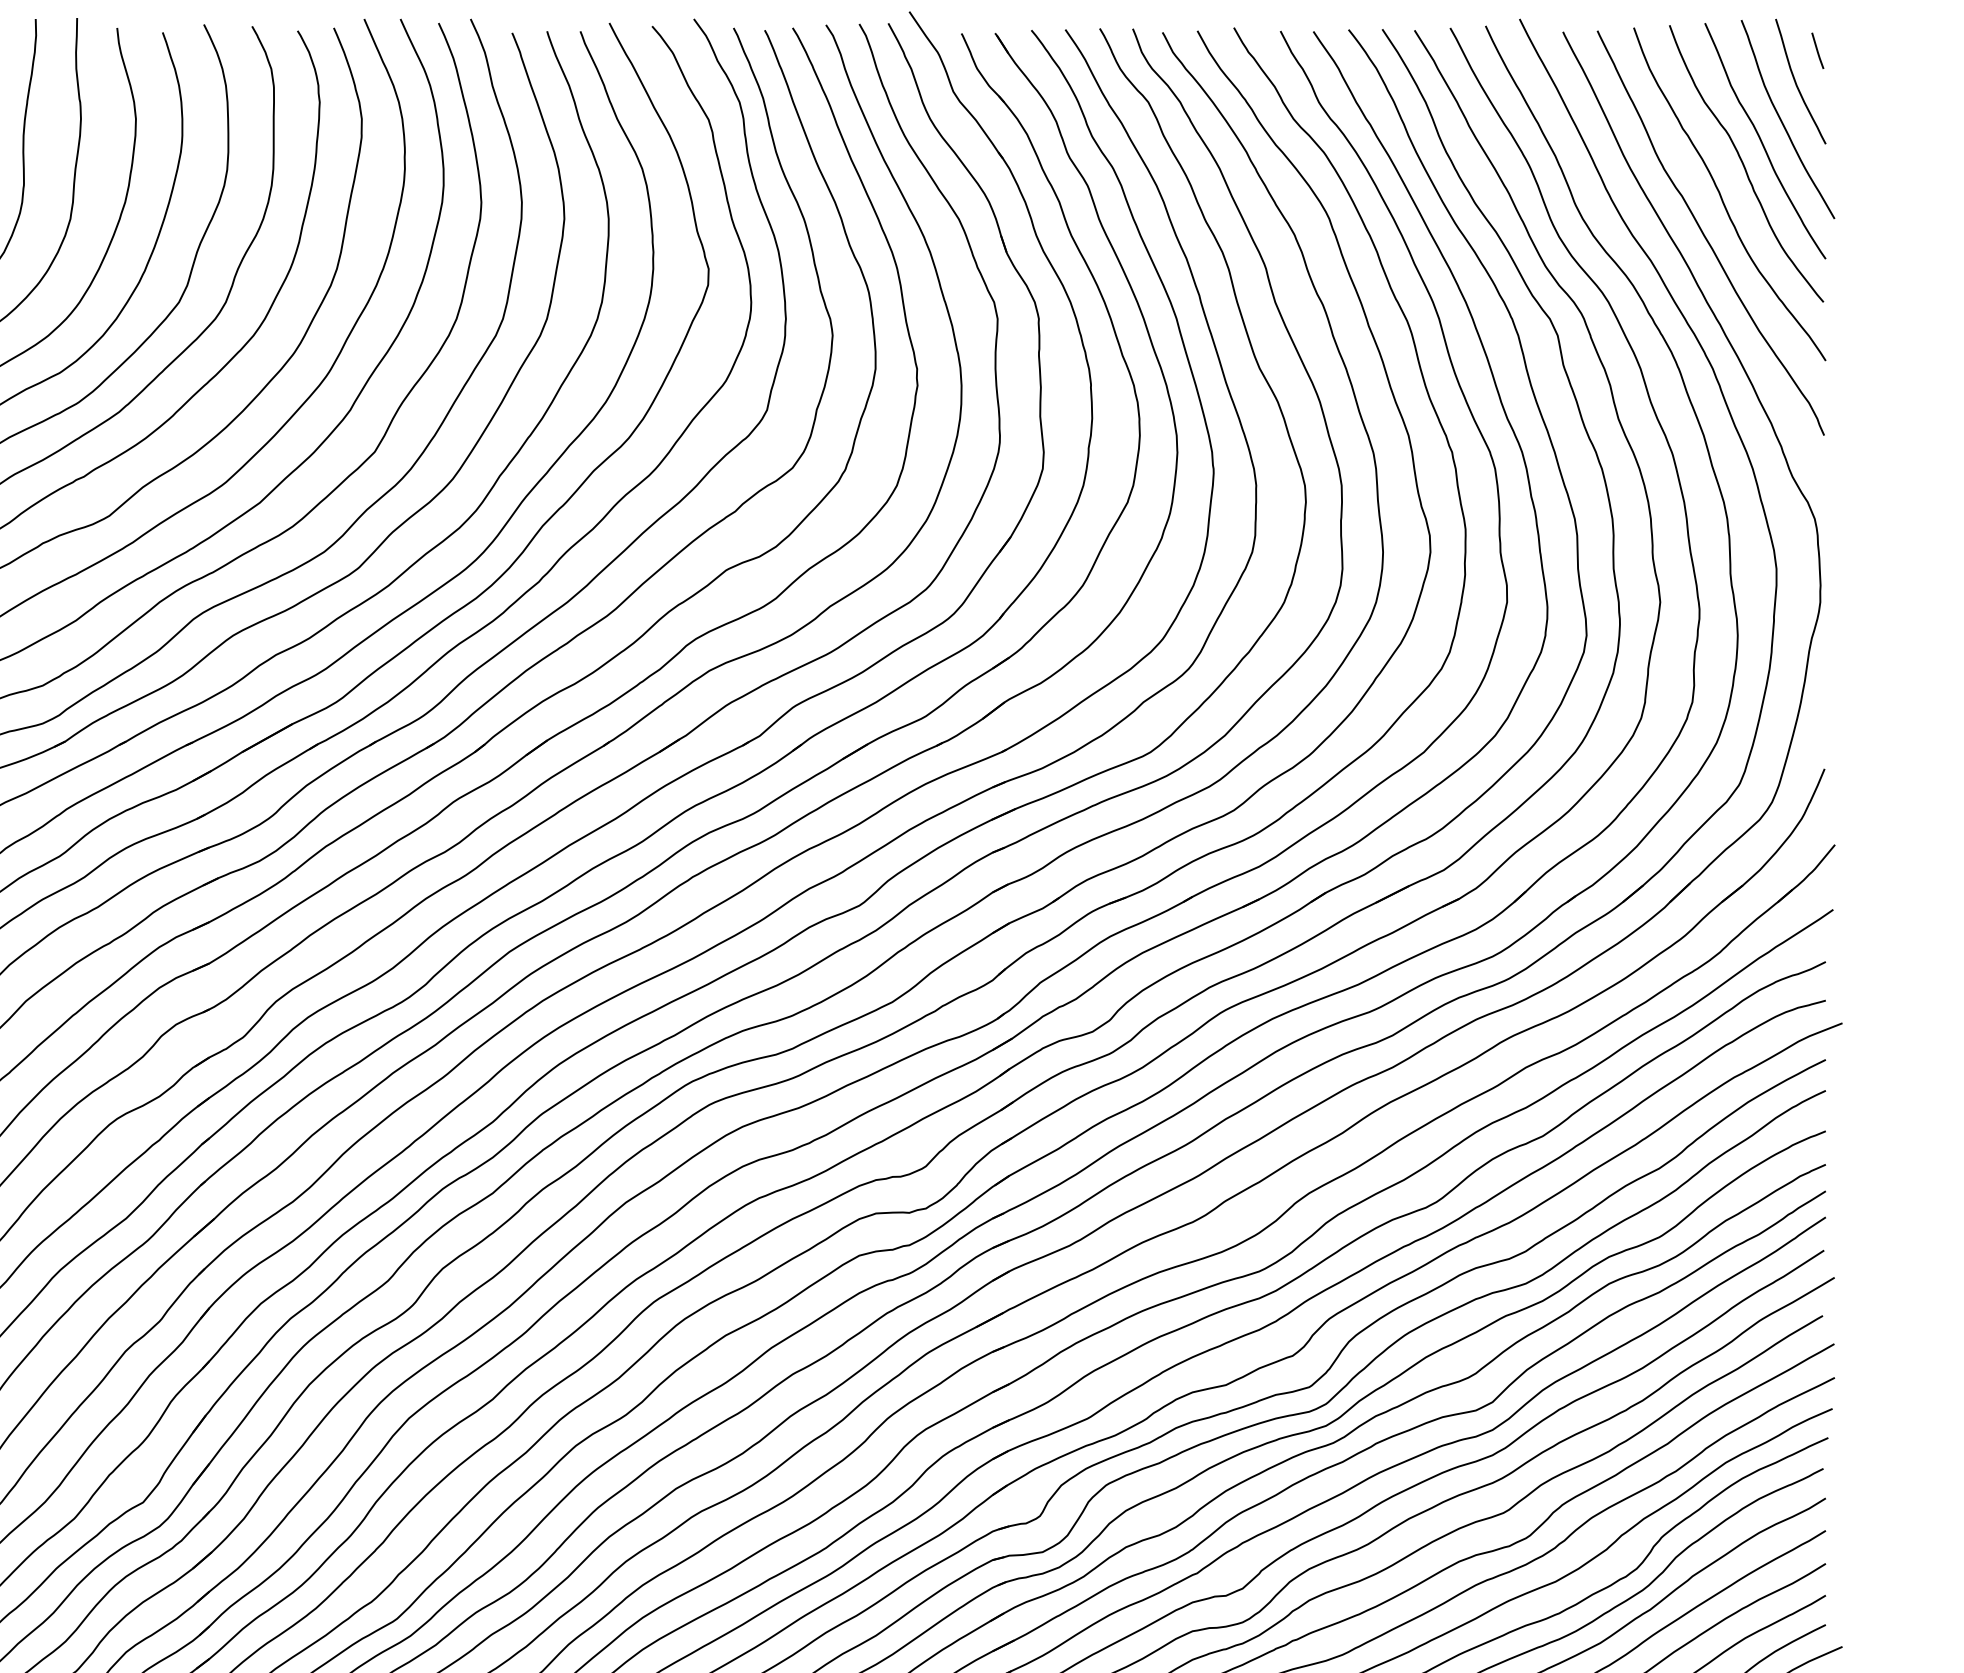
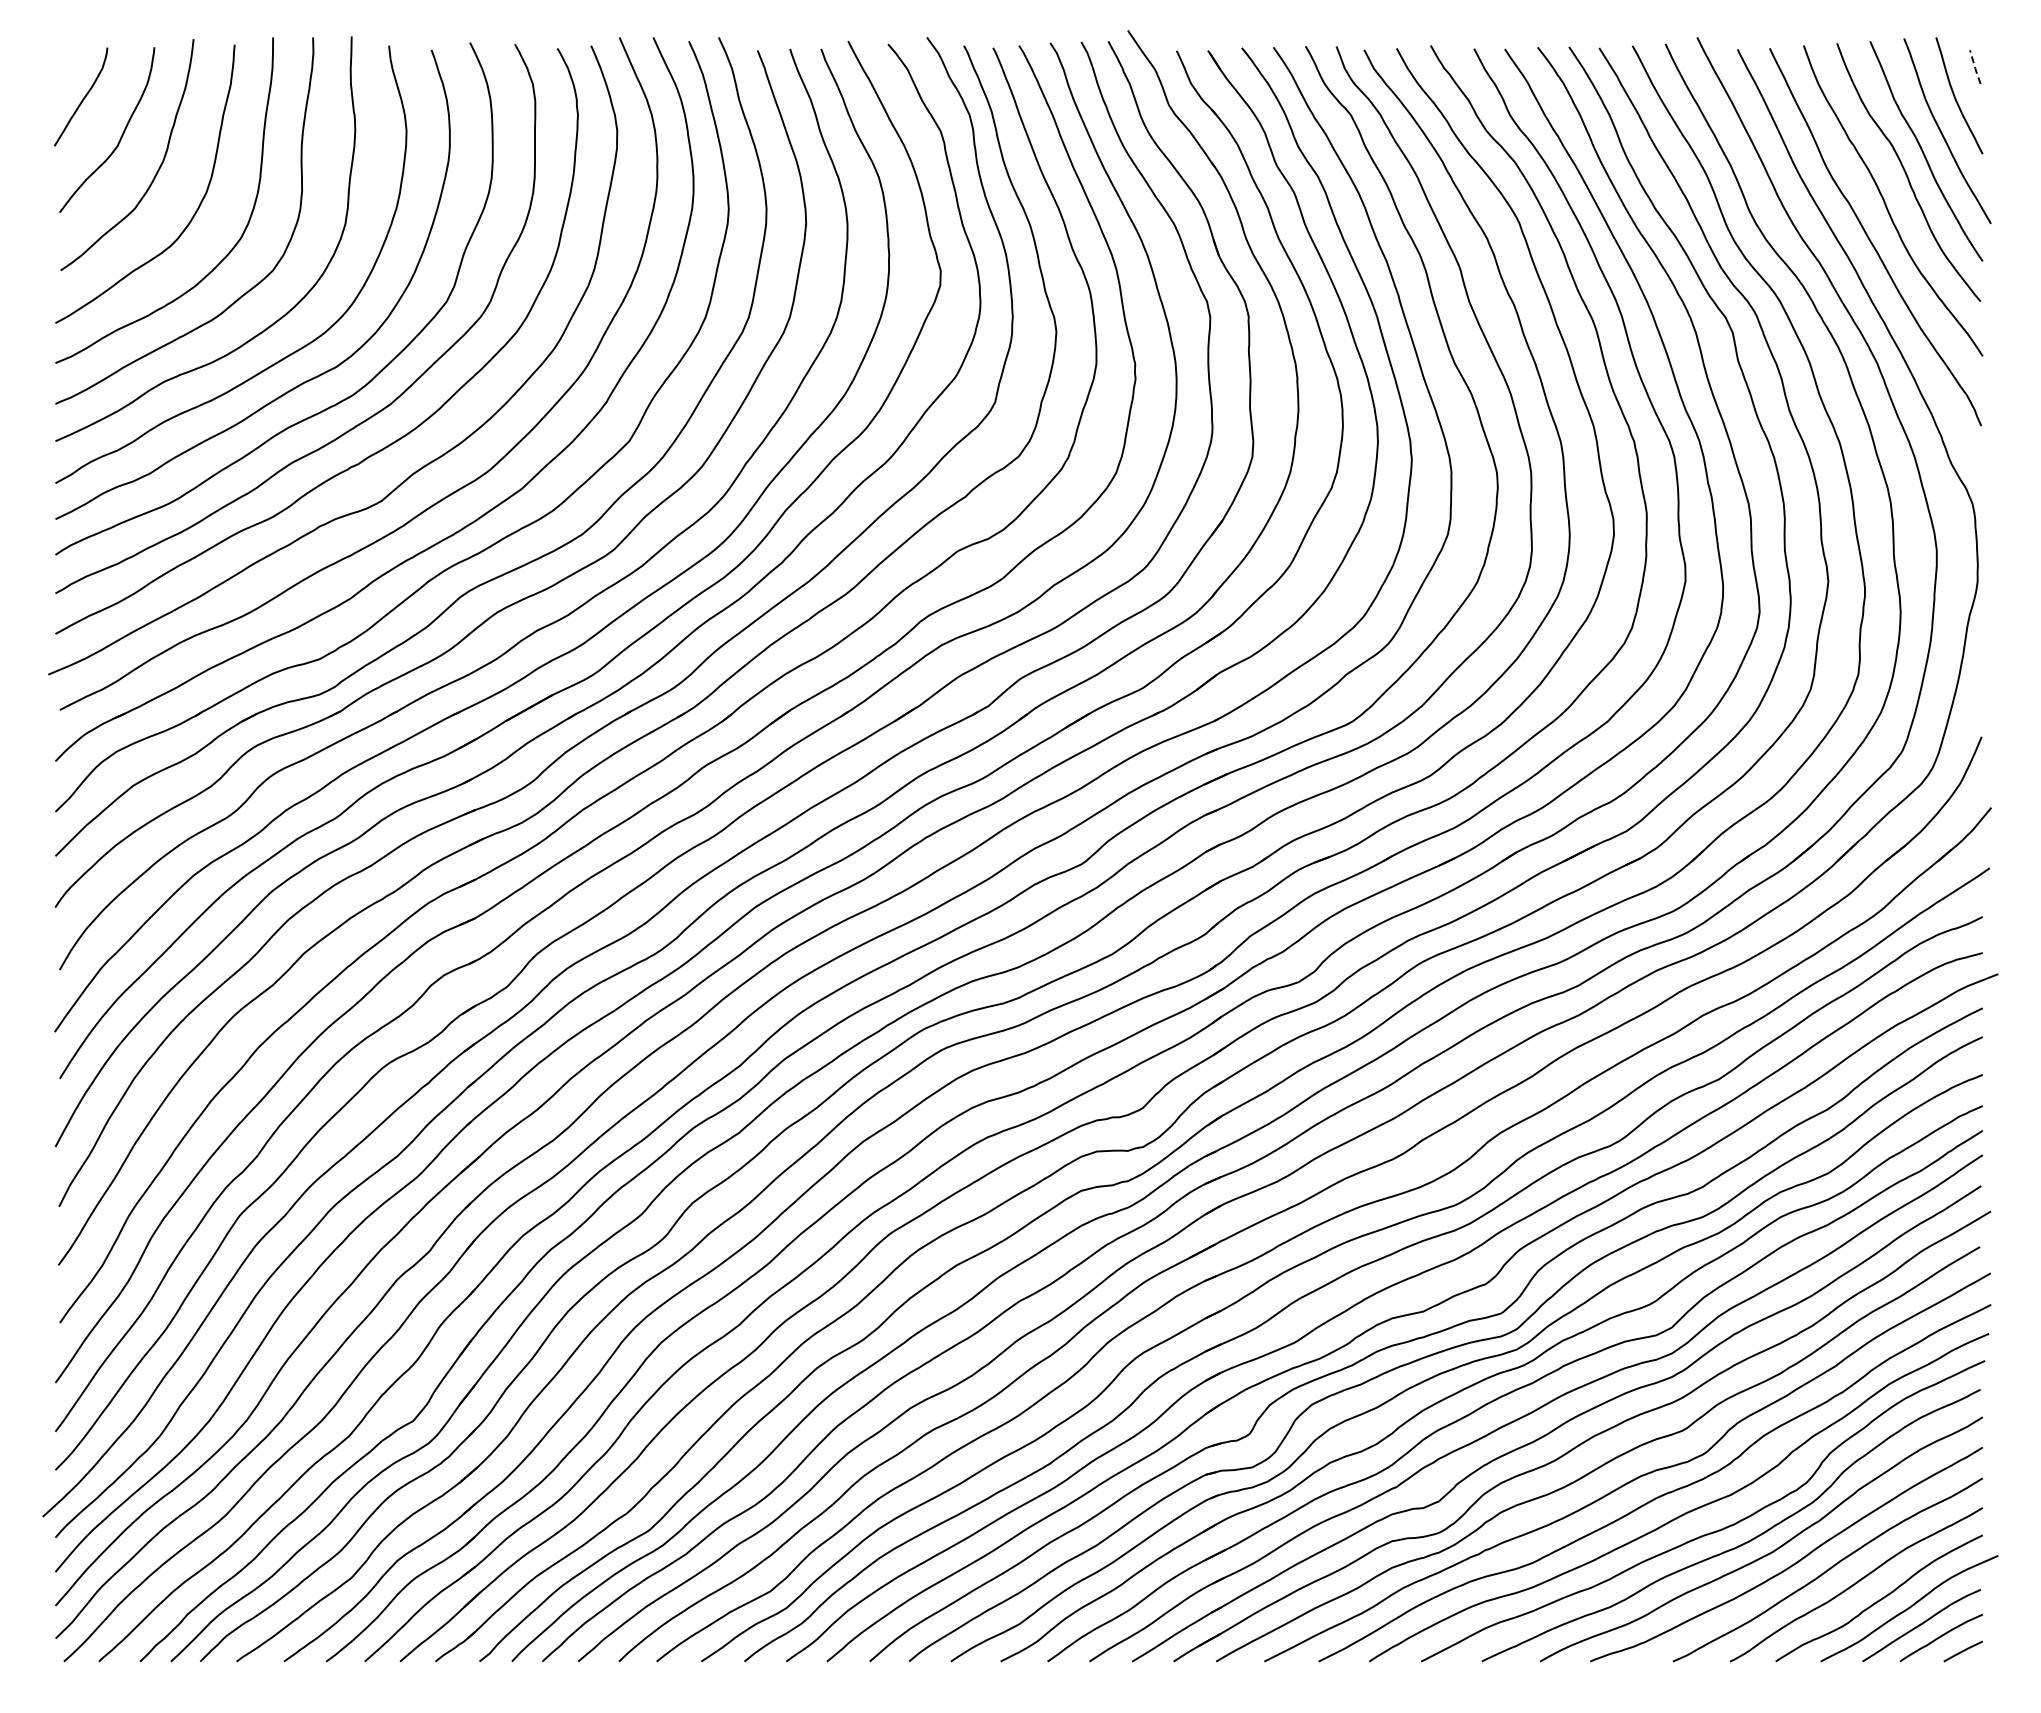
line: (1818, 51) -> (1975, 67), solid -> dashed

